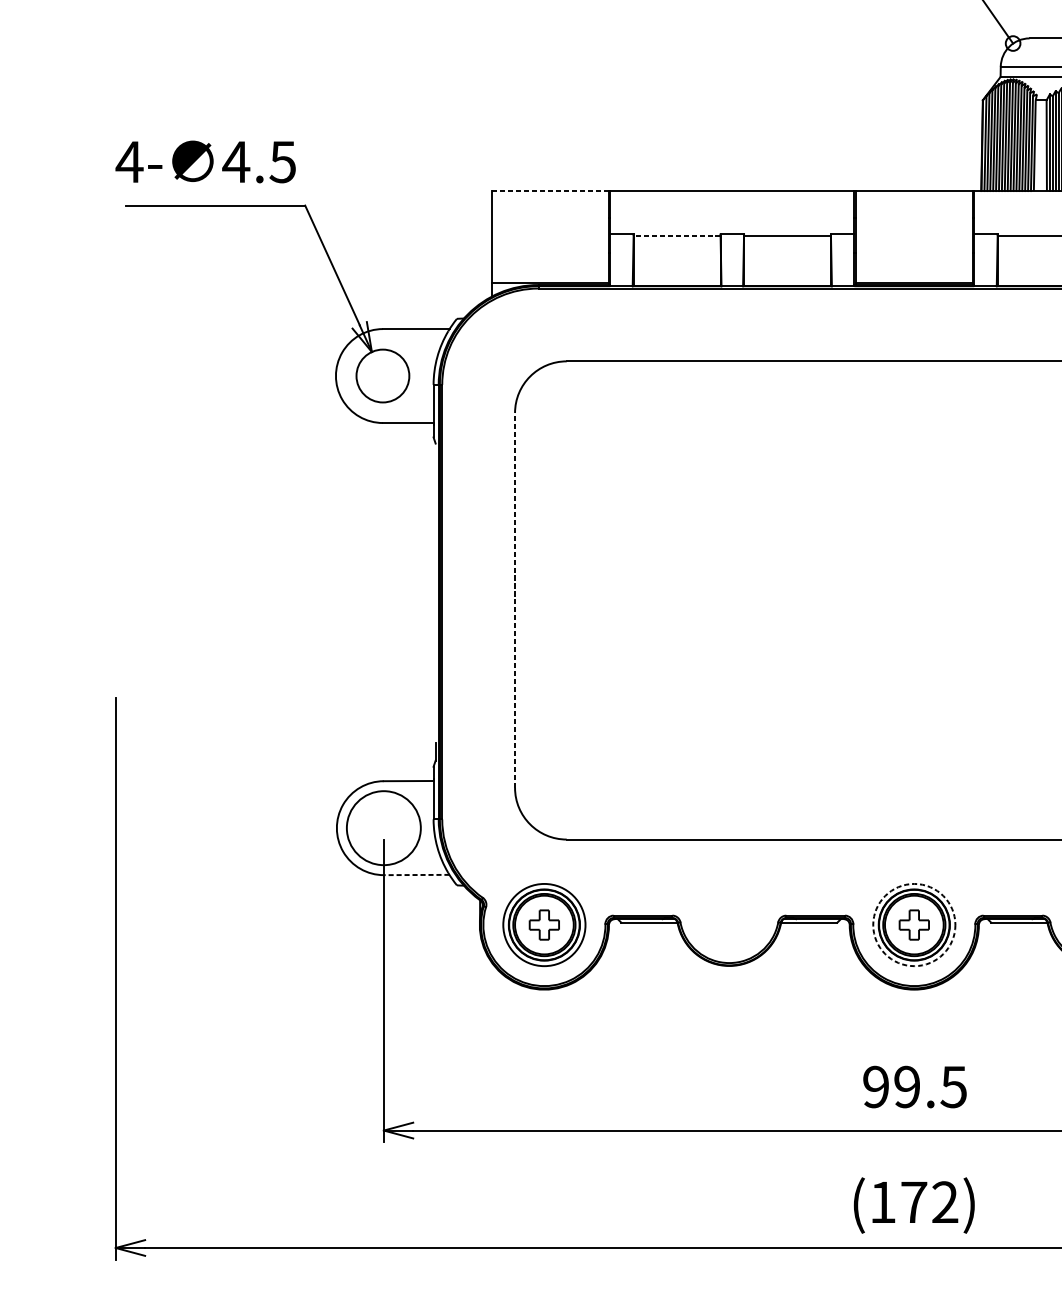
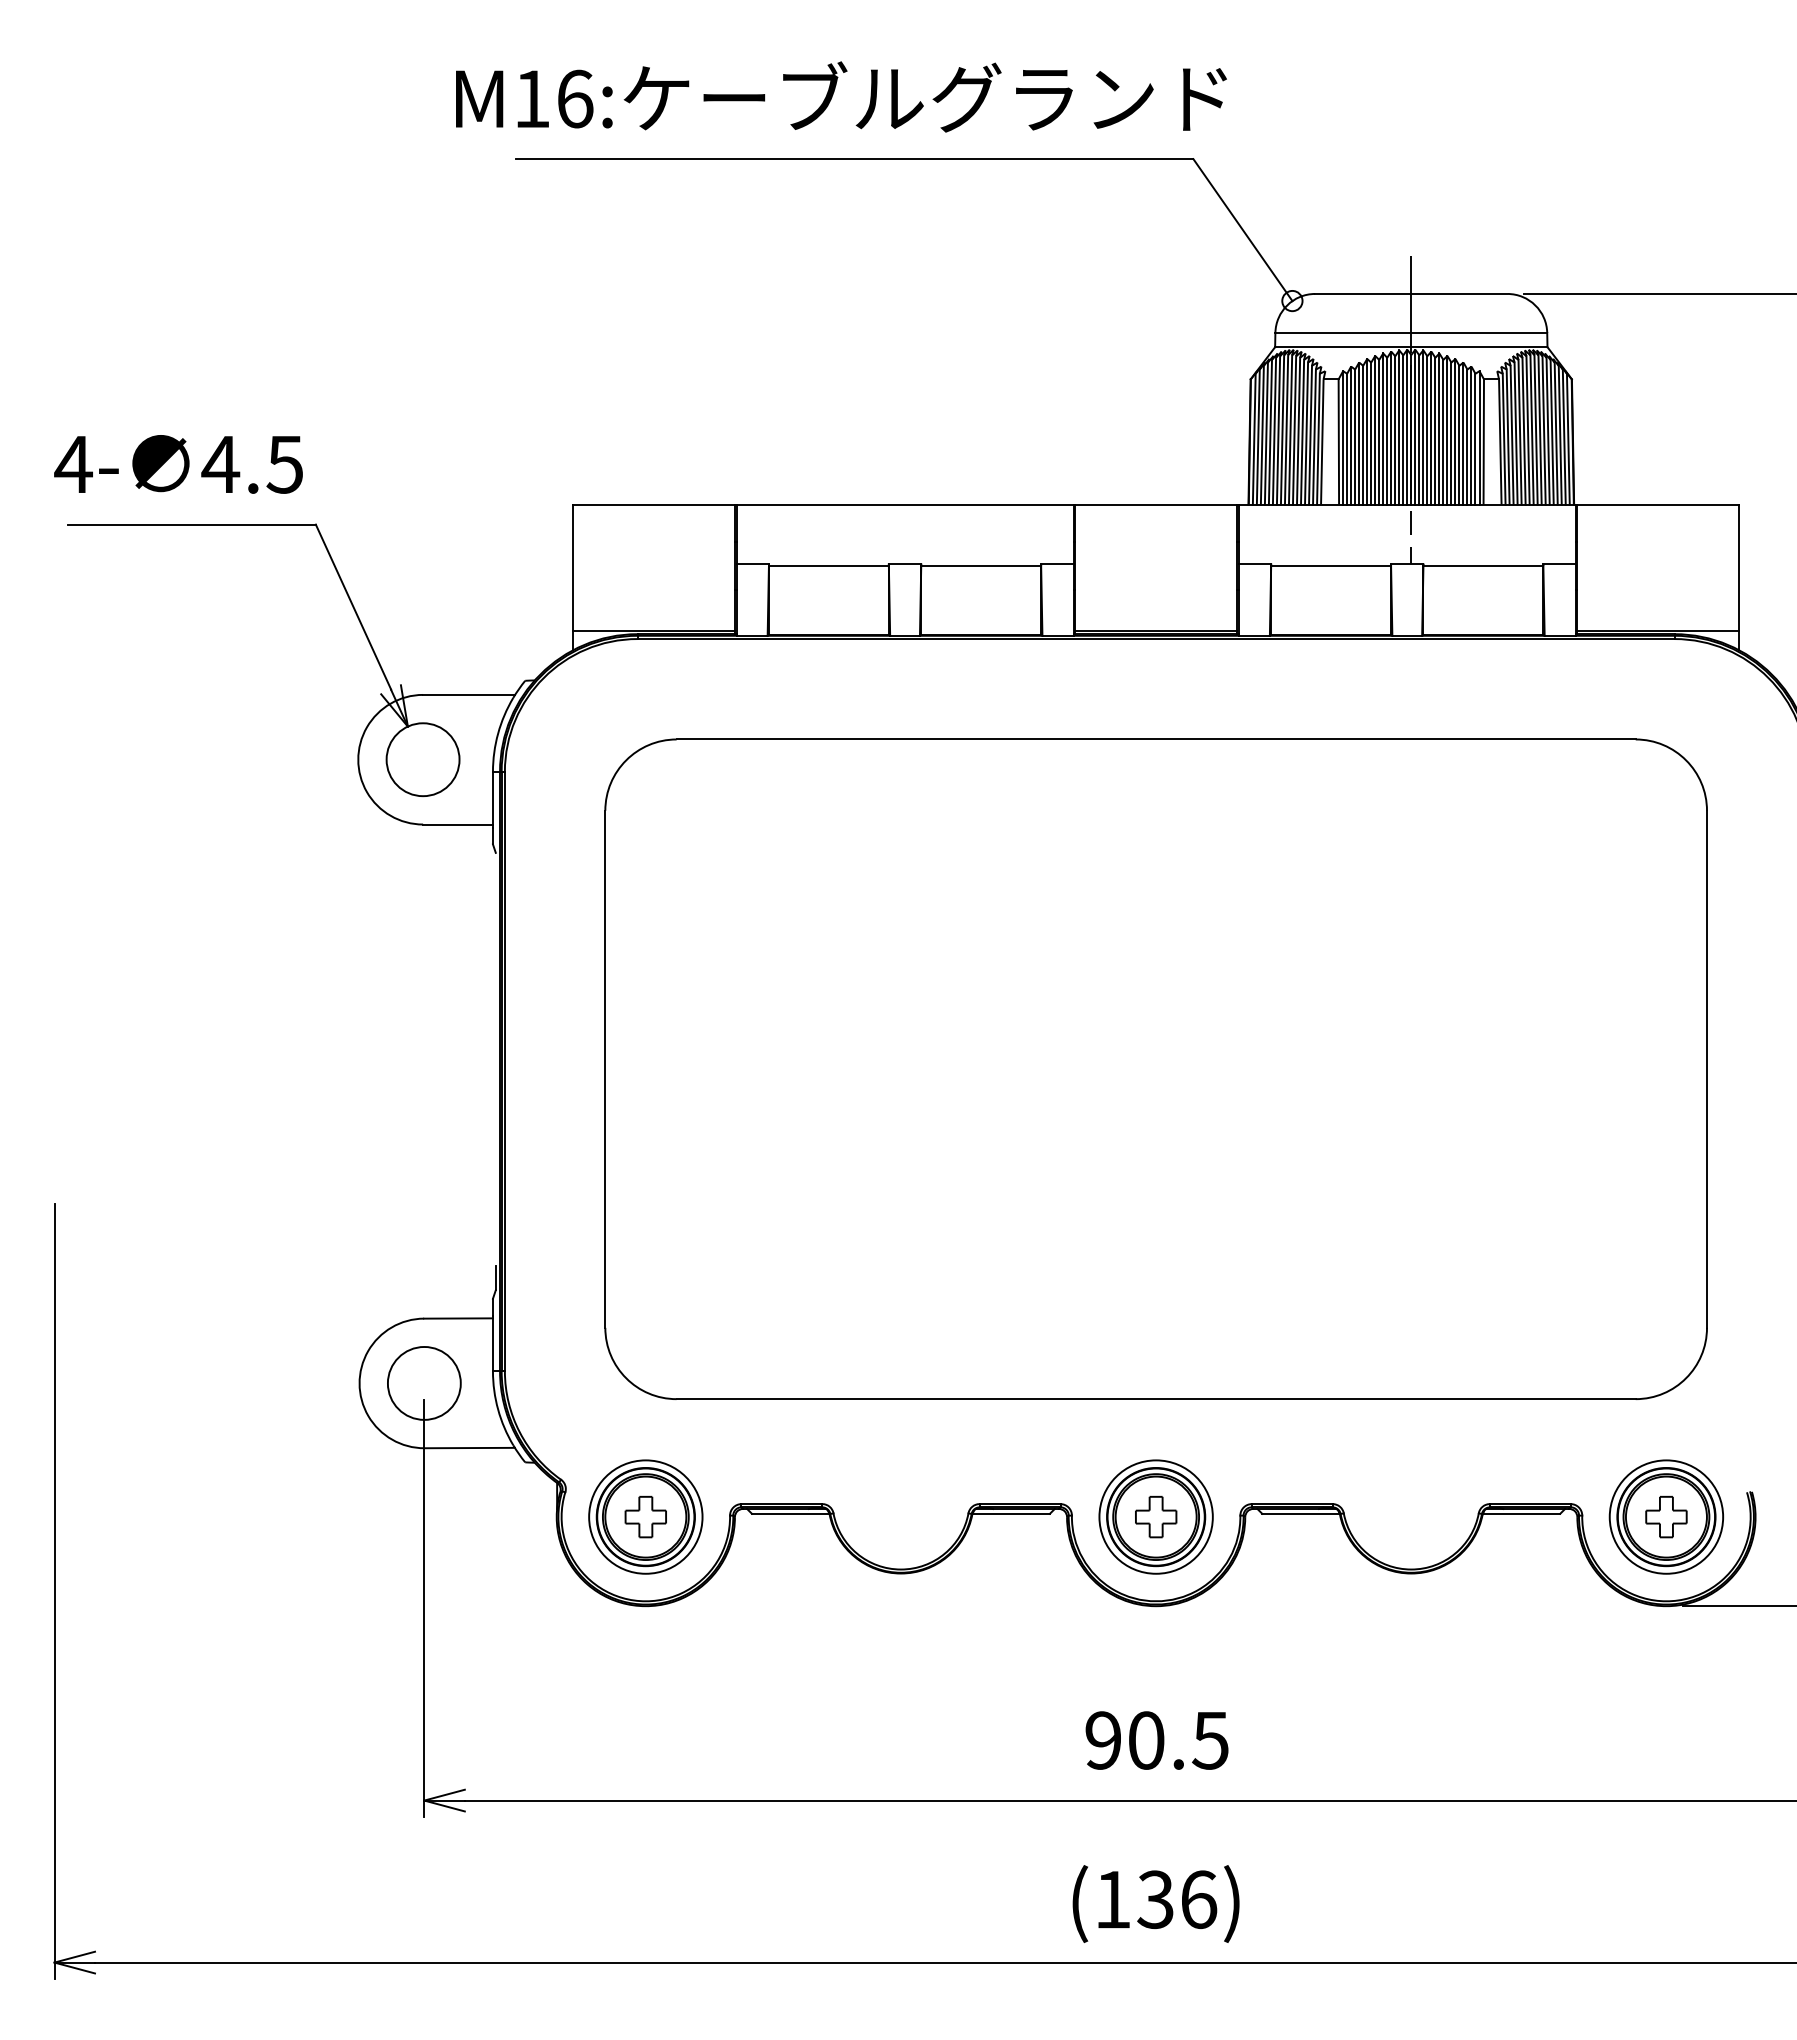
line: (549, 191) -> (653, 504), dashed -> solid
line: (676, 235) -> (828, 566), dashed -> solid
line: (515, 600) -> (605, 1069), dashed -> solid
circle: (383, 827) -> (423, 1382), size x0.71
line: (416, 875) -> (469, 1448), dashed -> solid
circle: (913, 924) -> (1155, 1516), dashed -> solid
text: (907, 1087) -> (1146, 1740), 99.5 -> 90.5
text: (929, 1202) -> (1177, 1899), (172) -> (136)

